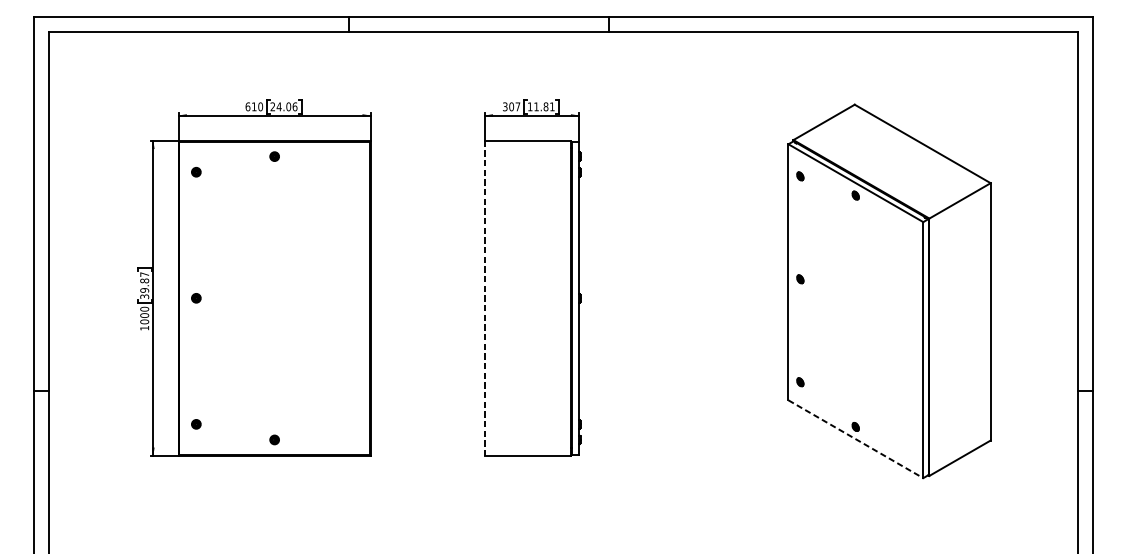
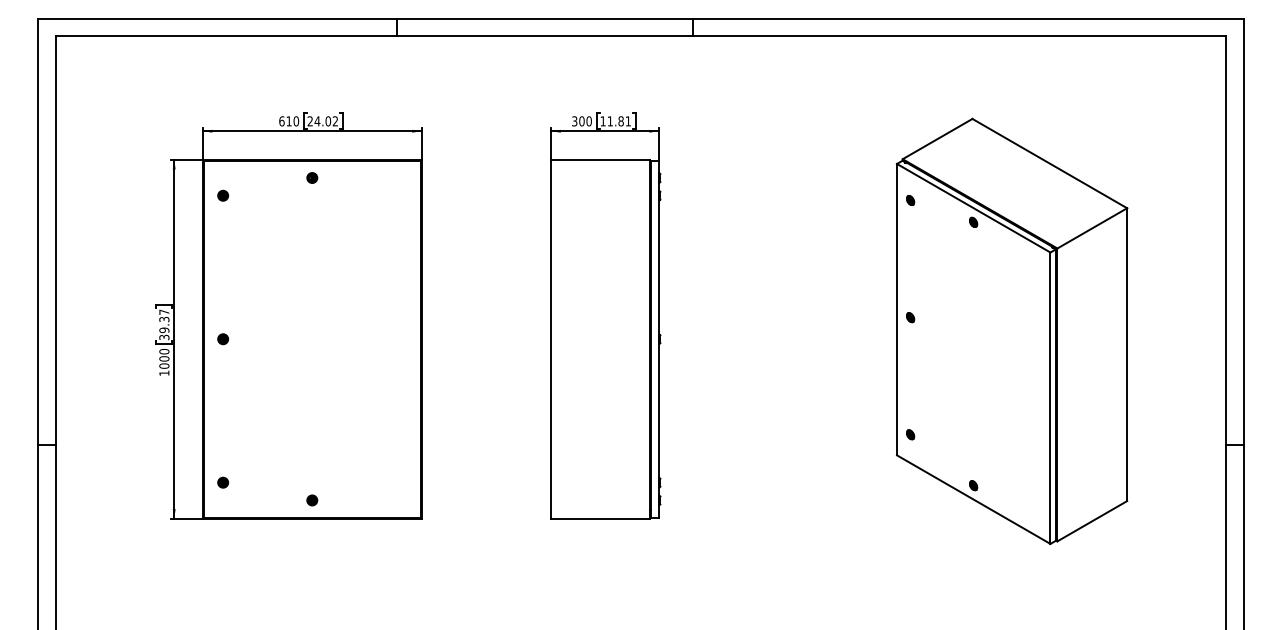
text: (295, 106) -> (335, 121), 24.06 -> 24.02
text: (517, 106) -> (588, 121), 307 -> 300
text: (144, 280) -> (164, 319), 39.87 -> 39.37
line: (484, 298) -> (551, 339), dashed -> solid
line: (855, 439) -> (973, 499), dashed -> solid

